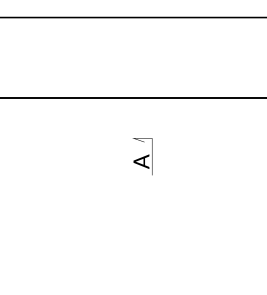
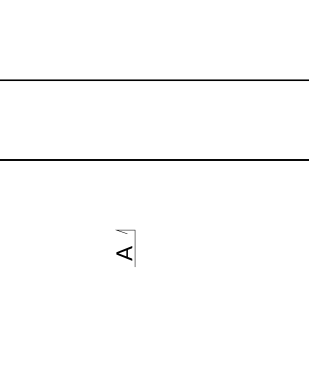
text: (142, 155) -> (125, 247), moved

